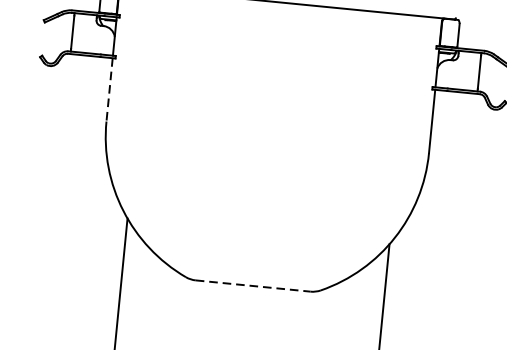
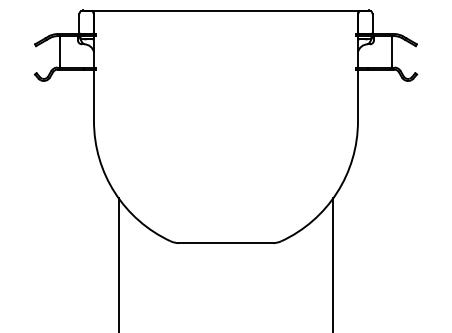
line: (110, 89) -> (94, 95), dashed -> solid
line: (253, 286) -> (226, 243), dashed -> solid

